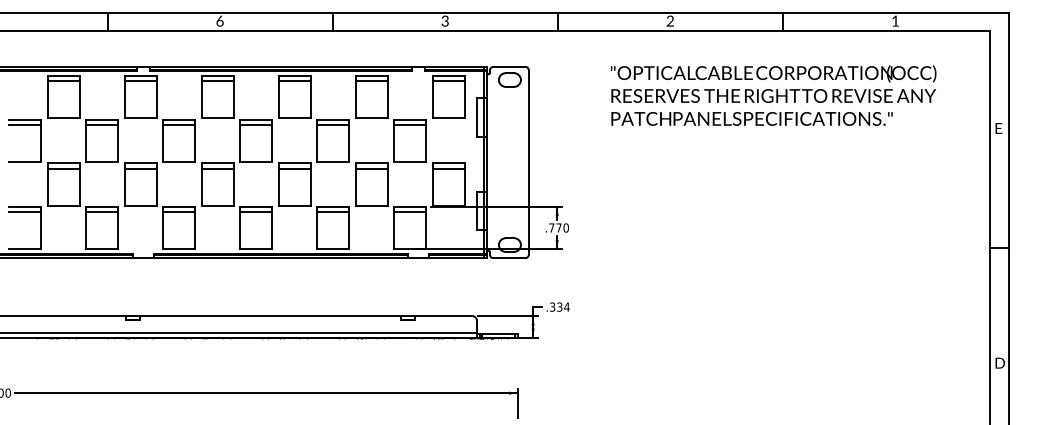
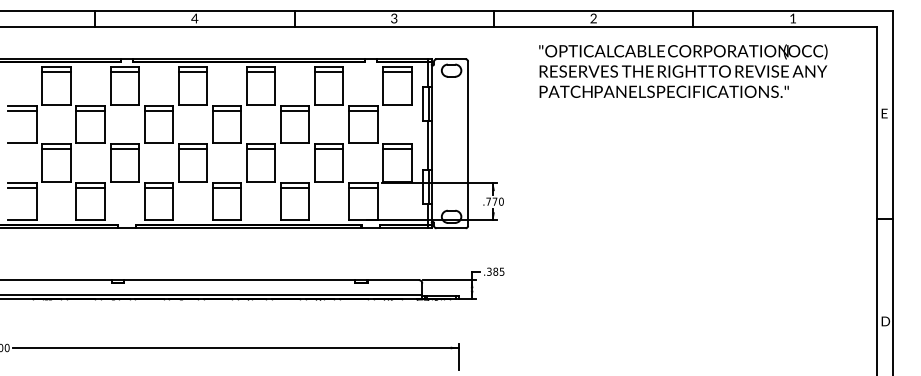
text: (219, 21) -> (194, 18), 6 -> 4
text: (773, 95) -> (683, 71), moved
text: (563, 306) -> (499, 271), .334 -> .385

